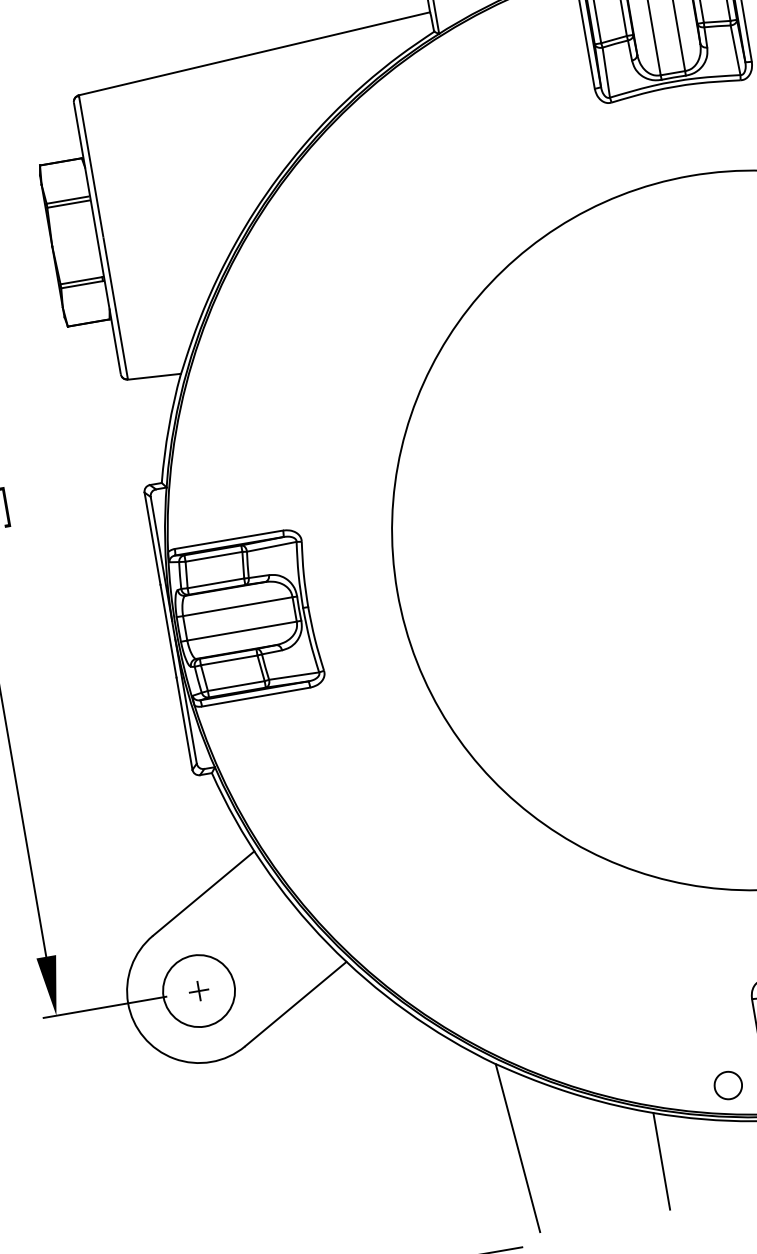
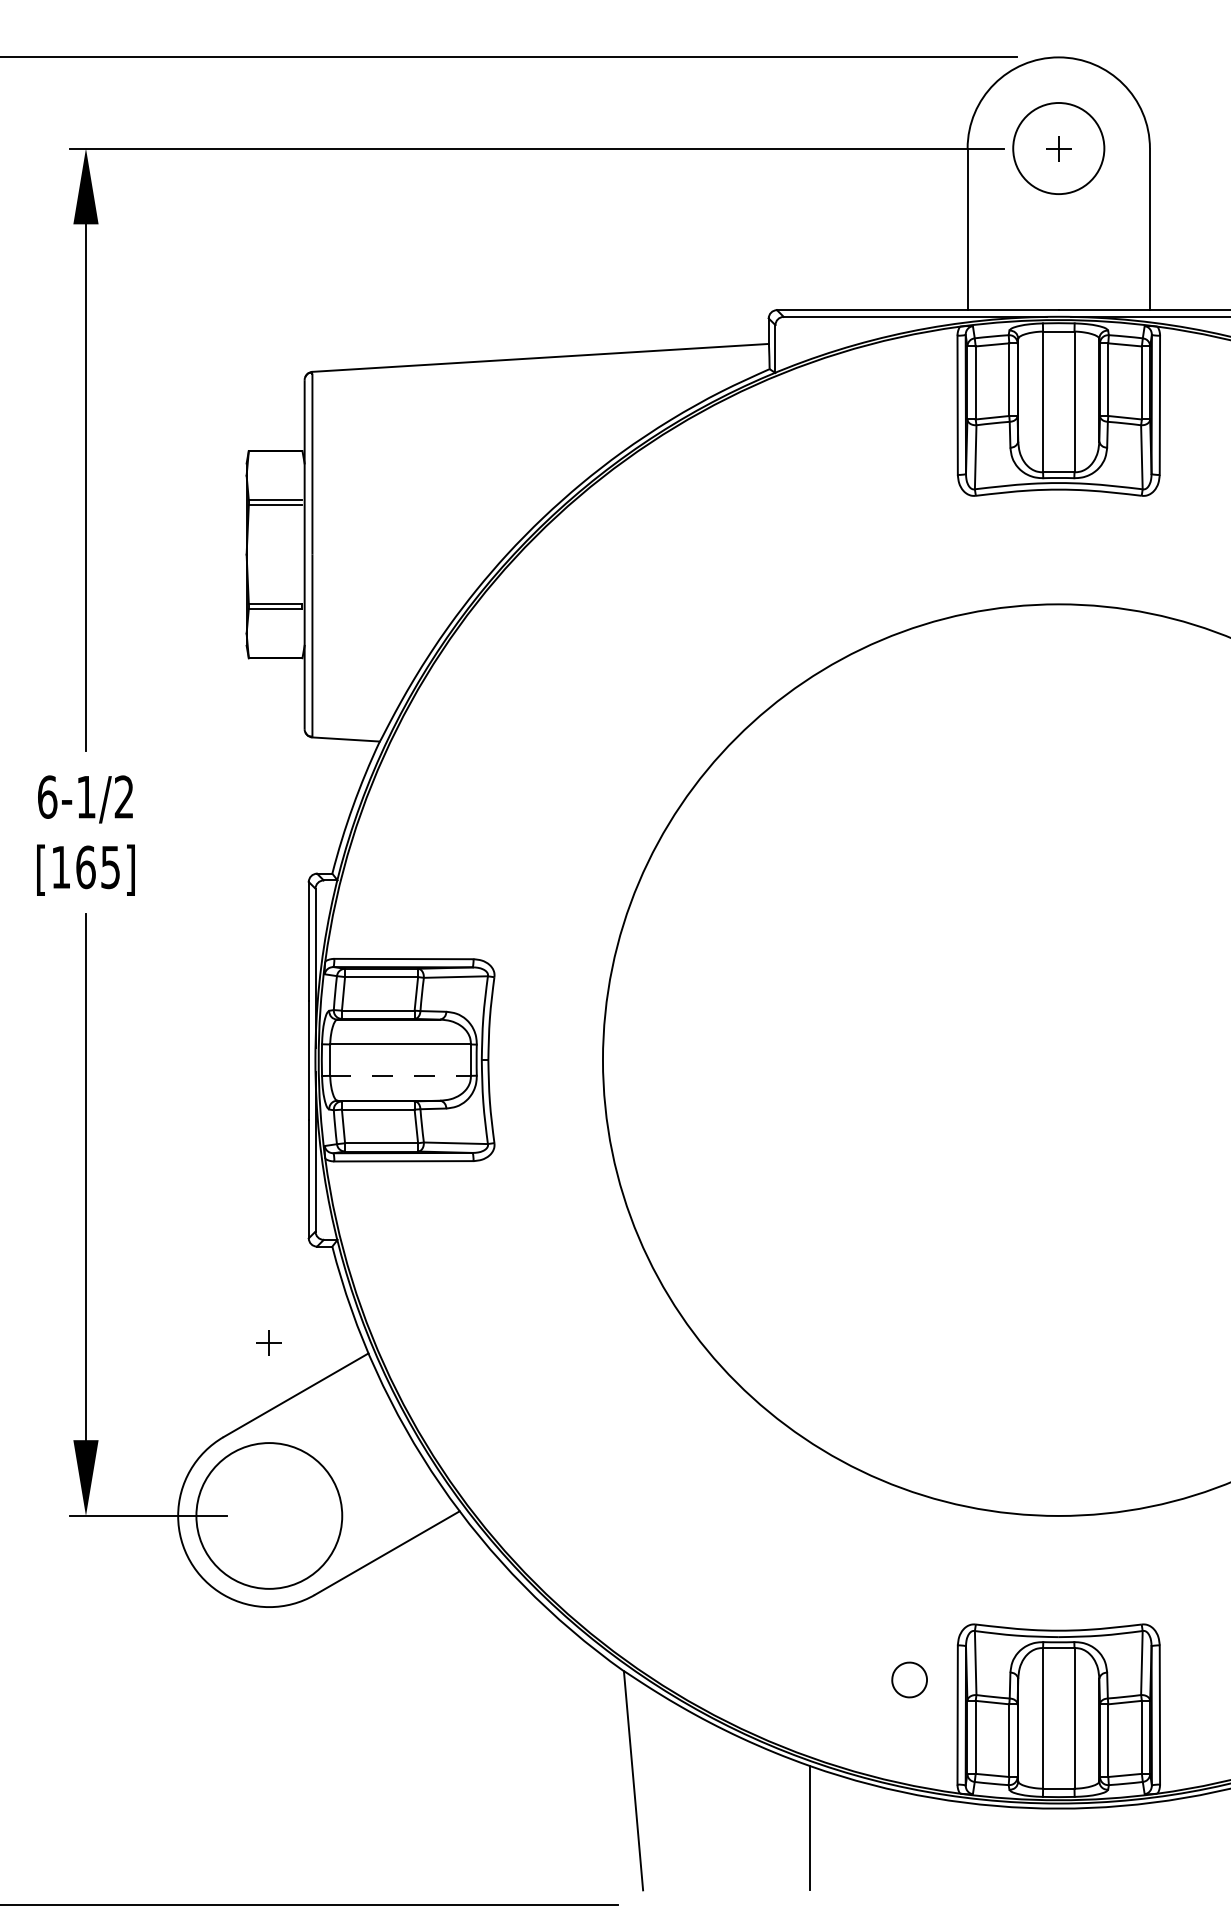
line: (242, 630) -> (401, 1075), solid -> dashed
circle: (198, 990) -> (268, 1515), size x1.6
part: (198, 990) -> (268, 1342), moved
part: (728, 1085) -> (909, 1679), moved

